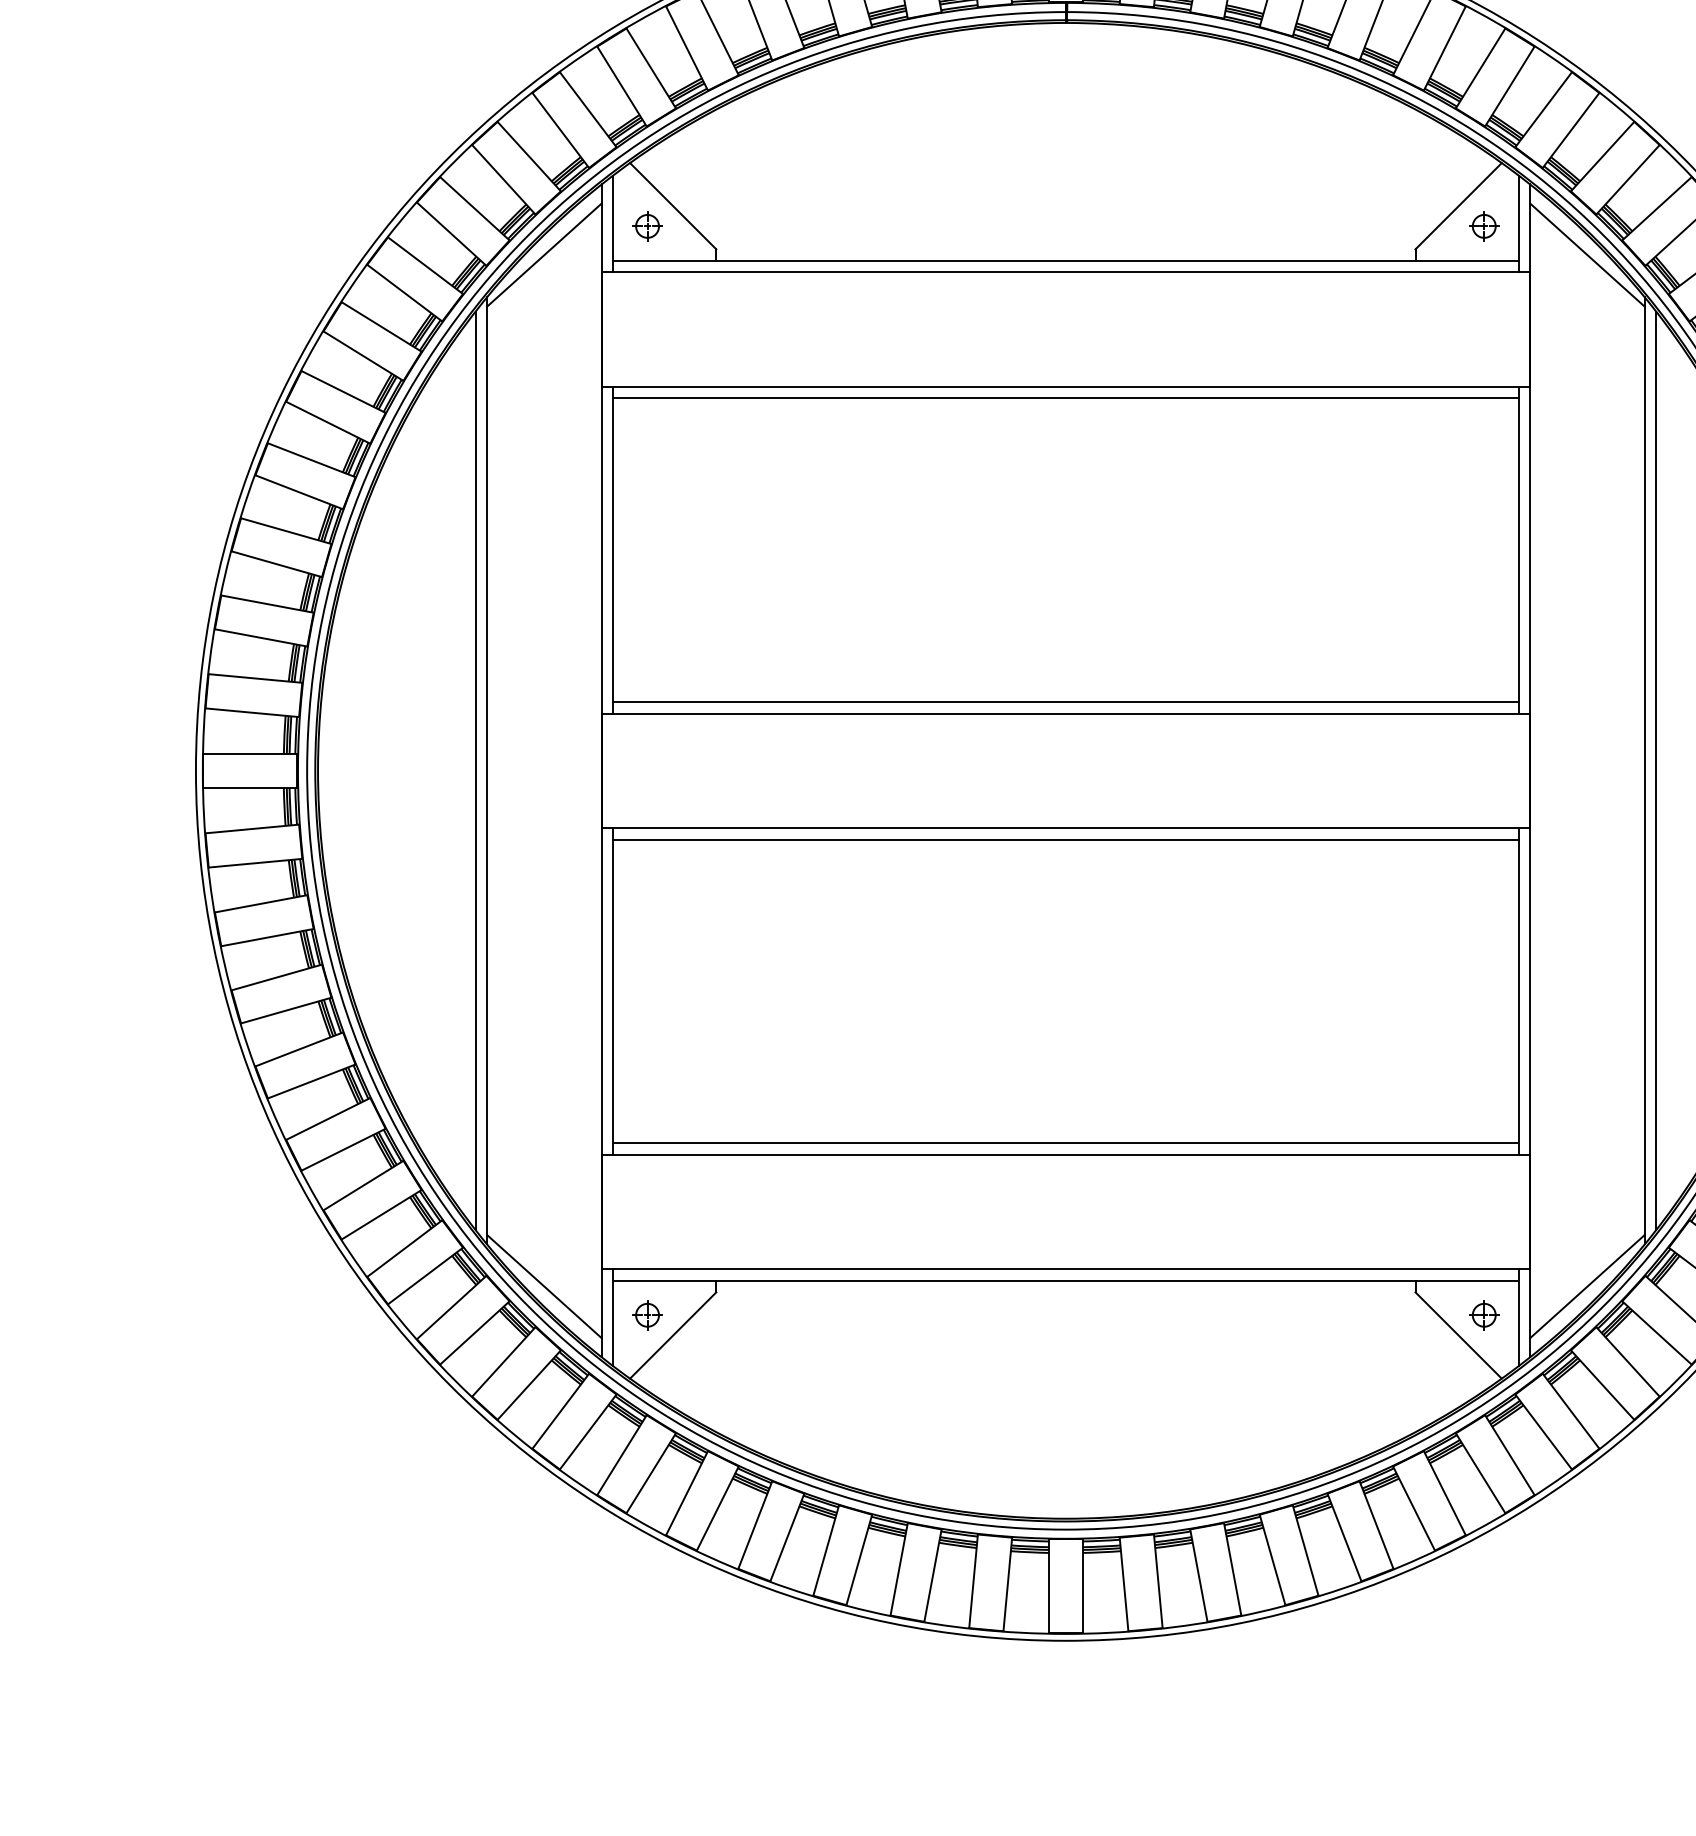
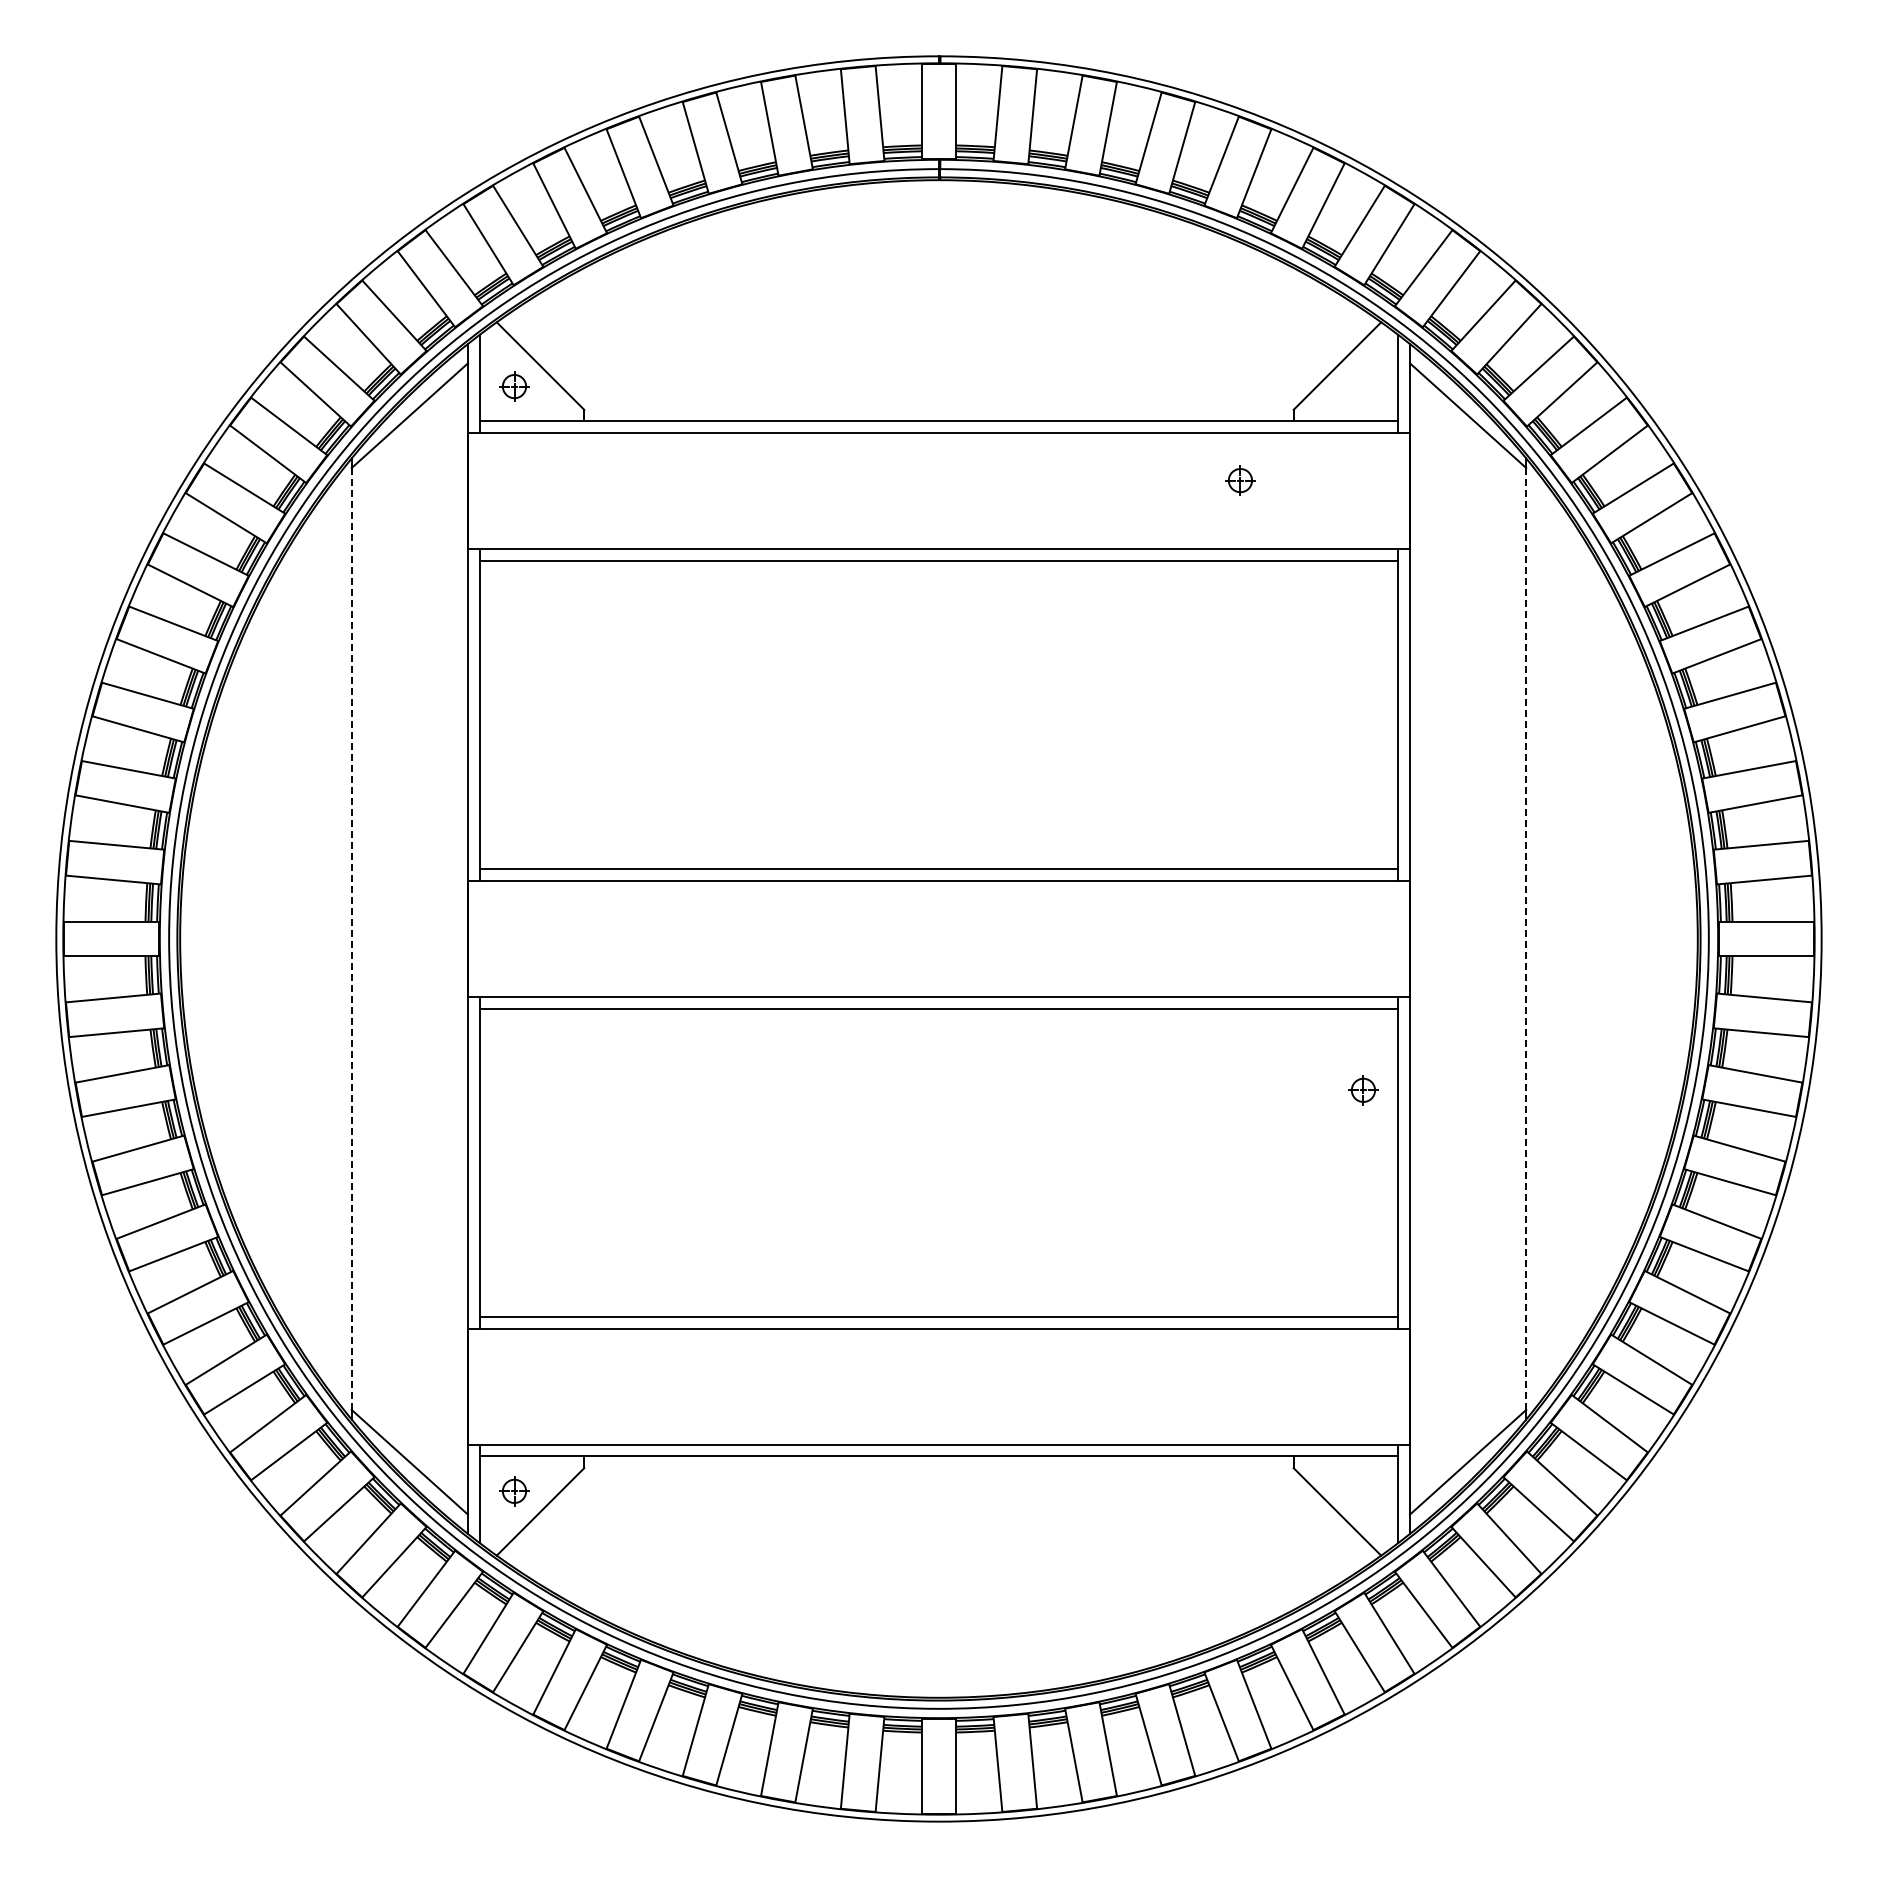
part: (1484, 226) -> (1240, 480), moved
line: (476, 770) -> (340, 938), removed
line: (486, 770) -> (351, 938), solid -> dashed
line: (1644, 770) -> (1526, 938), solid -> dashed
line: (1655, 770) -> (1537, 938), removed
part: (1484, 1315) -> (1363, 1090), moved

